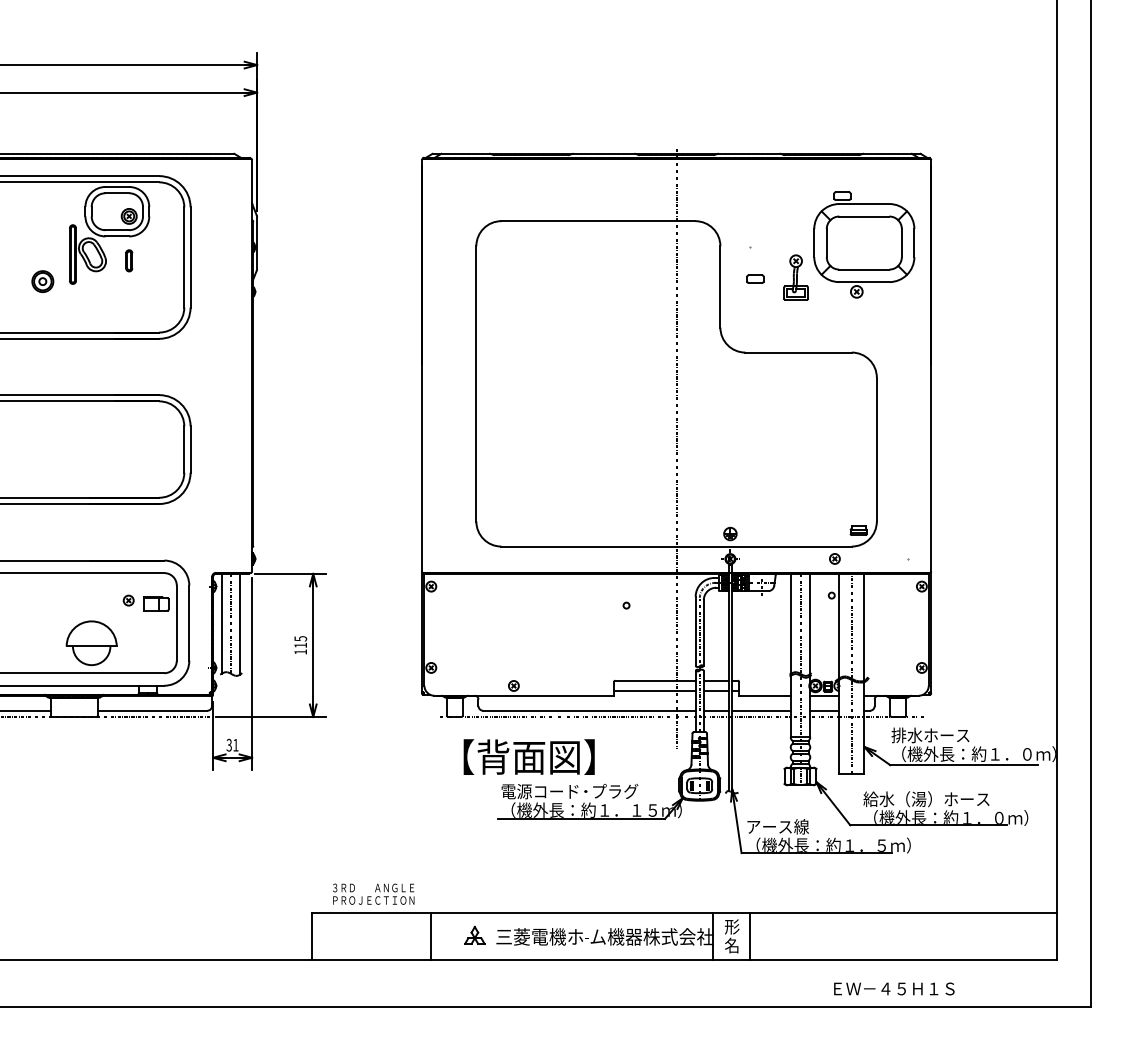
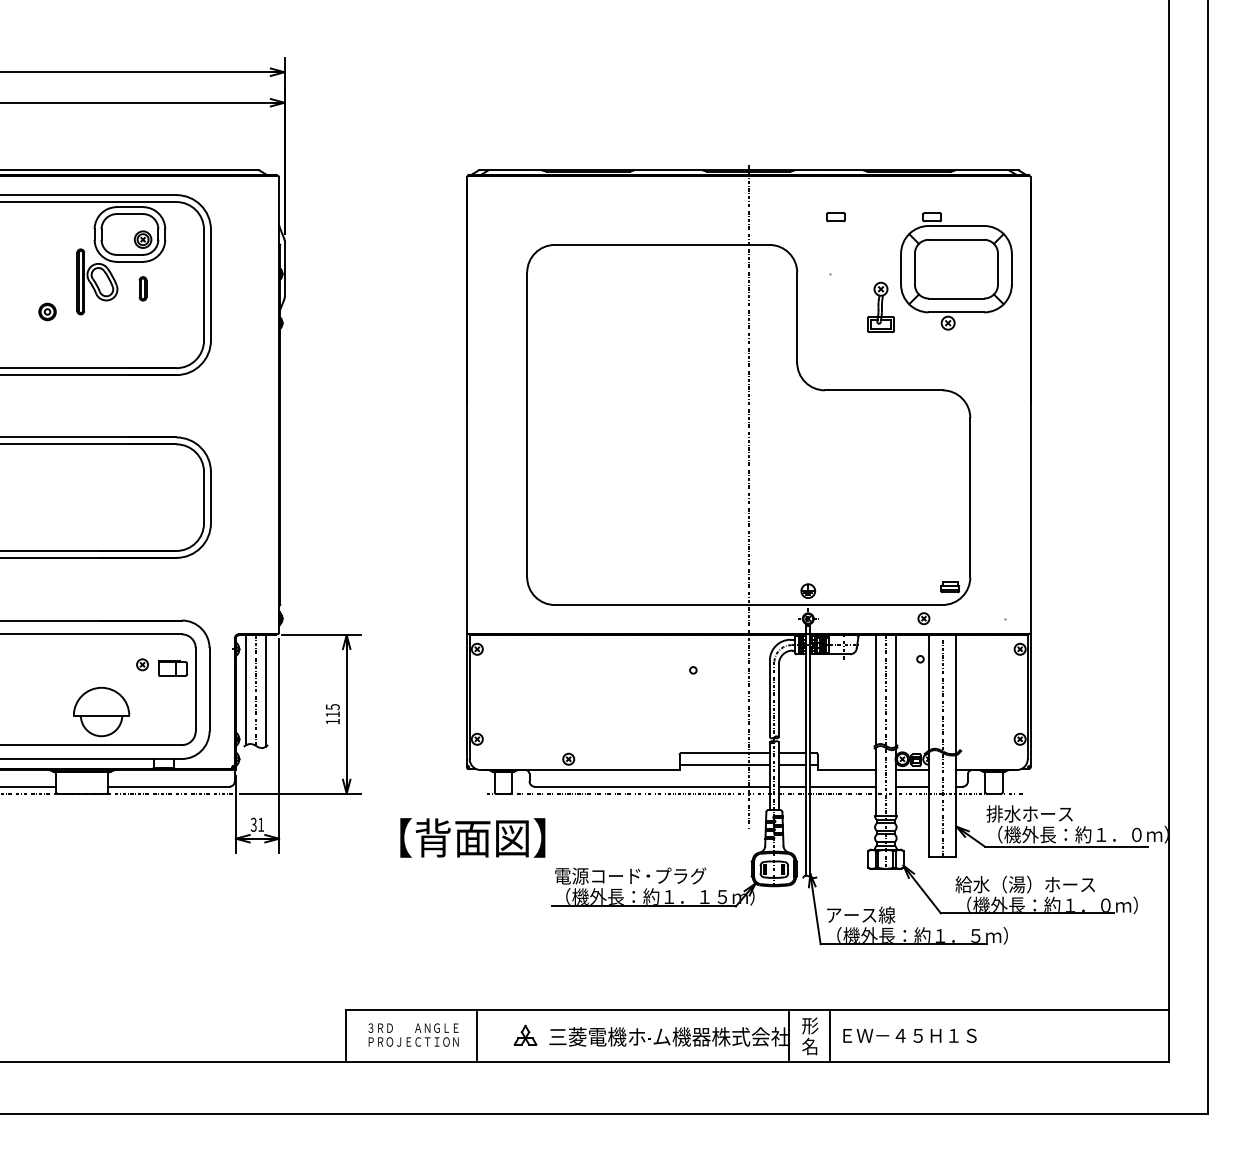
part: (755, 278) -> (836, 216), moved
part: (42, 281) -> (47, 311), size x0.71
text: (528, 756) -> (472, 837), moved
text: (373, 893) -> (413, 1034), moved
text: (894, 988) -> (910, 1035), moved

